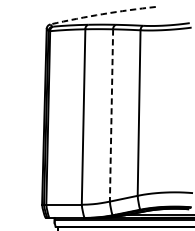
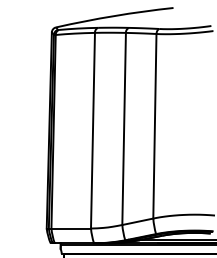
arc: (102, 14) -> (114, 16), dashed -> solid
line: (111, 115) -> (124, 129), dashed -> solid

